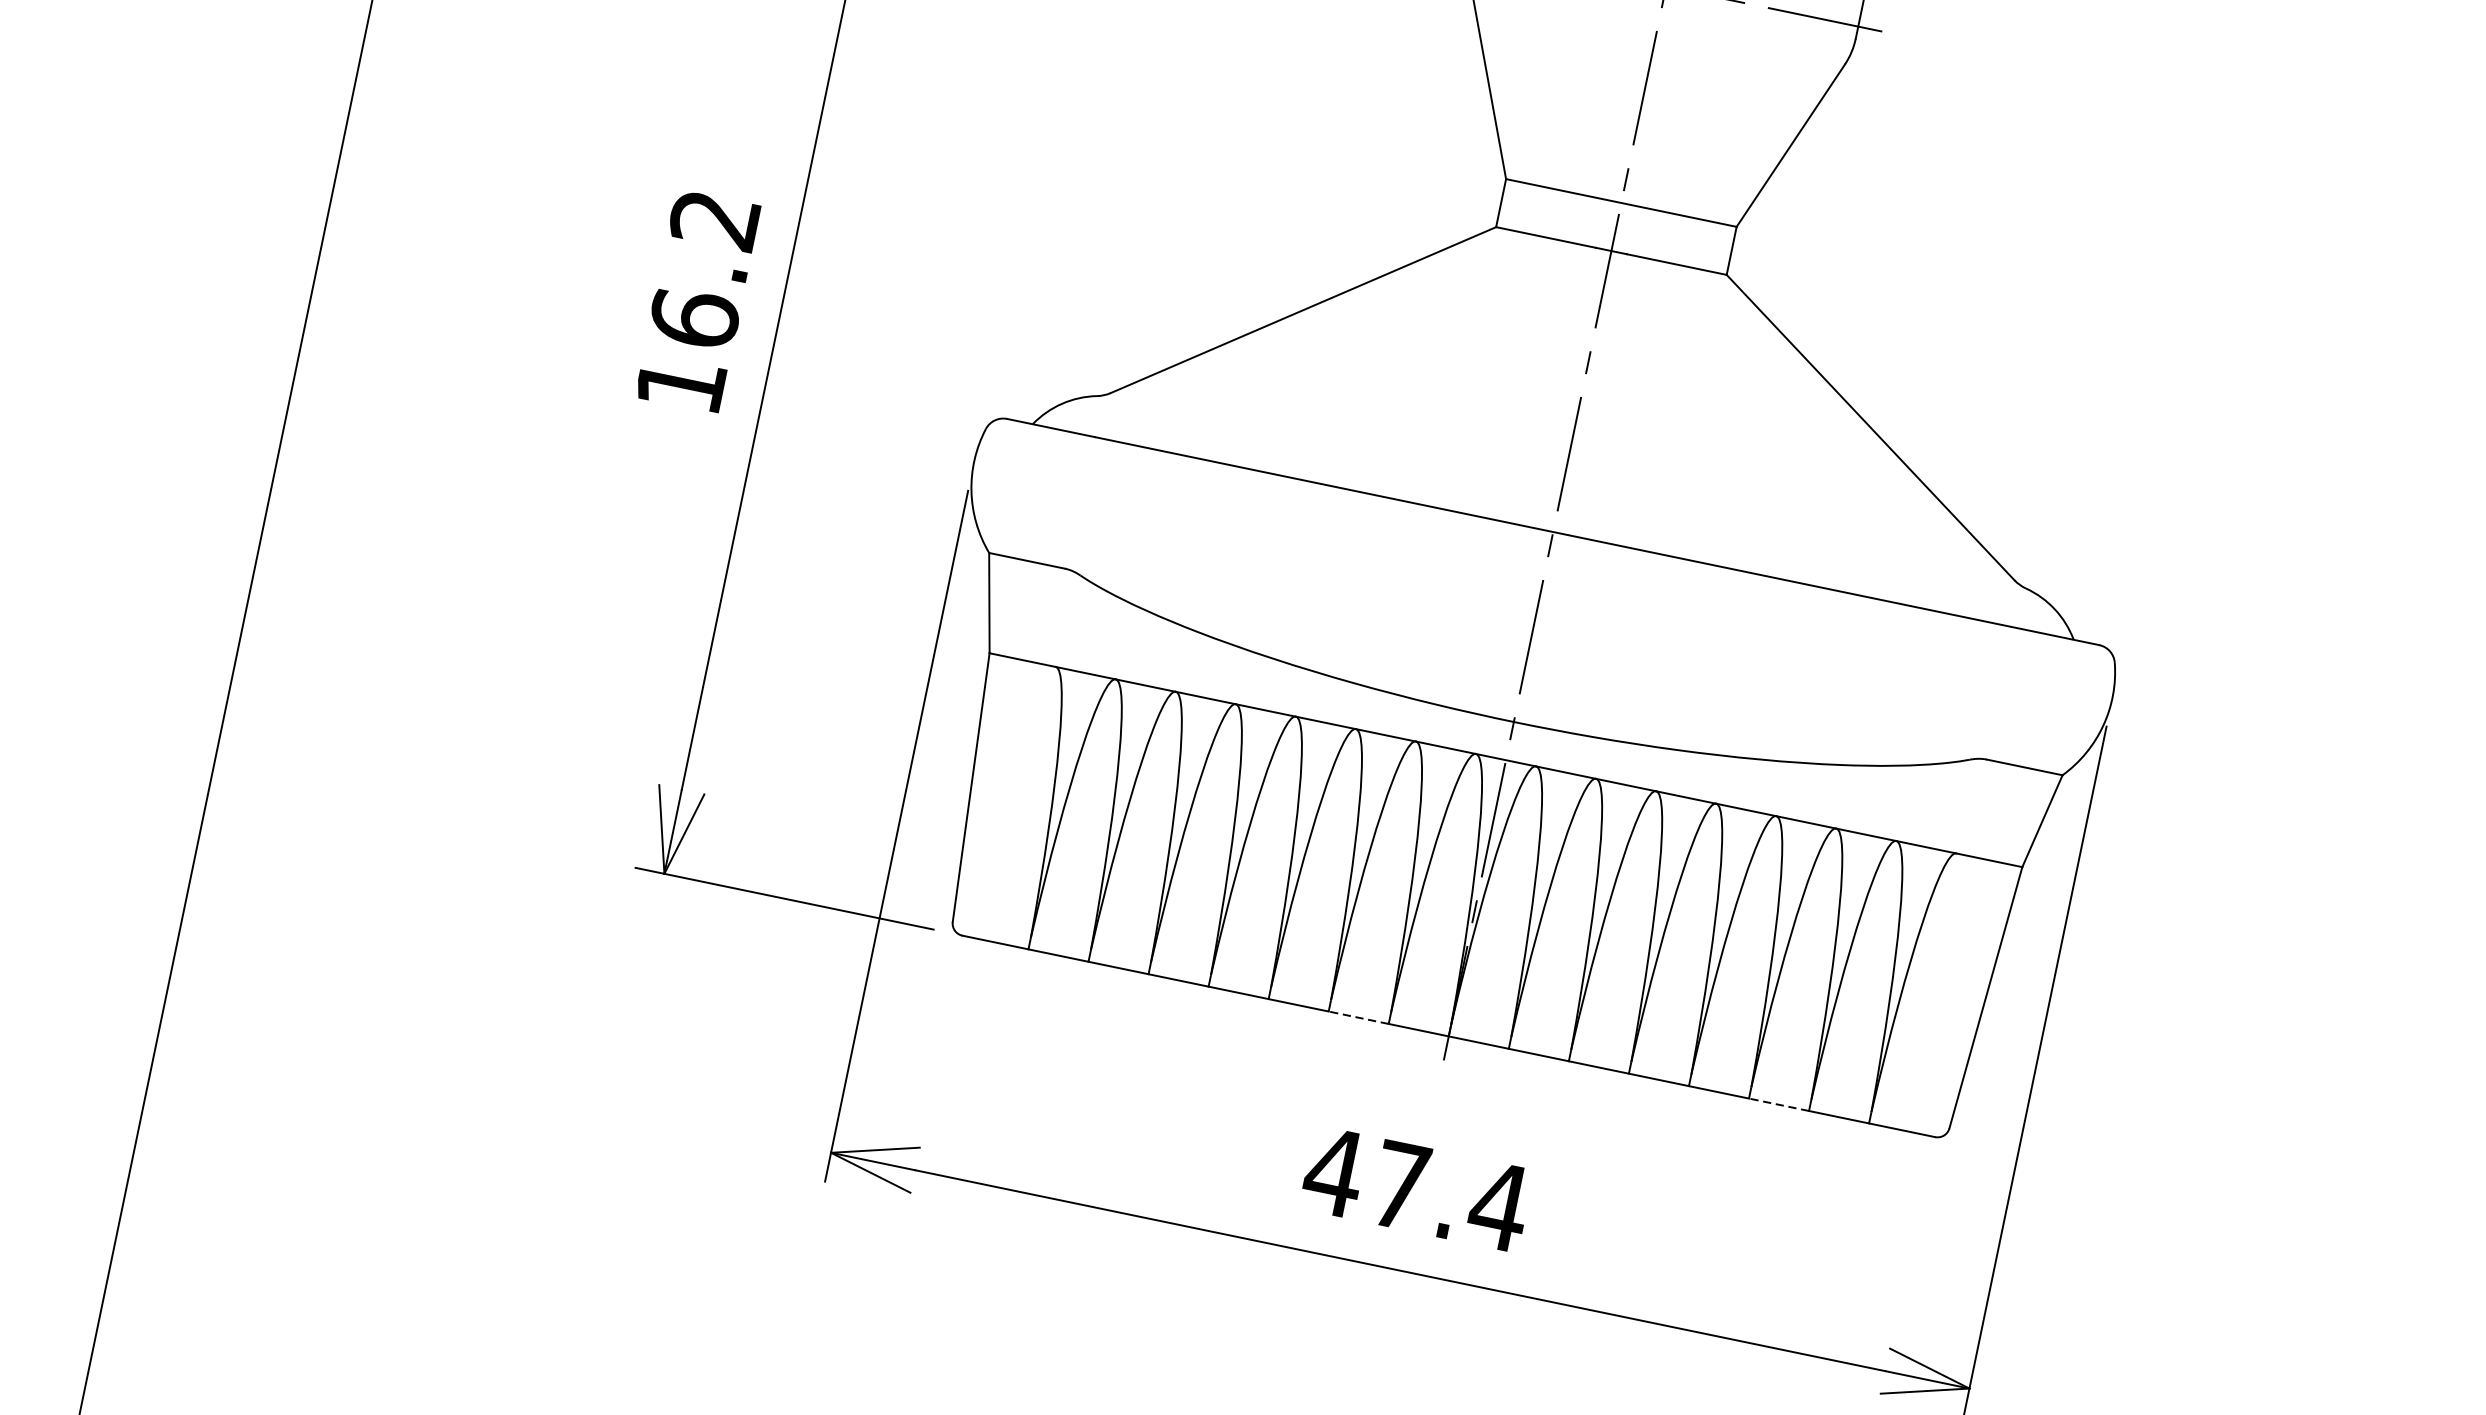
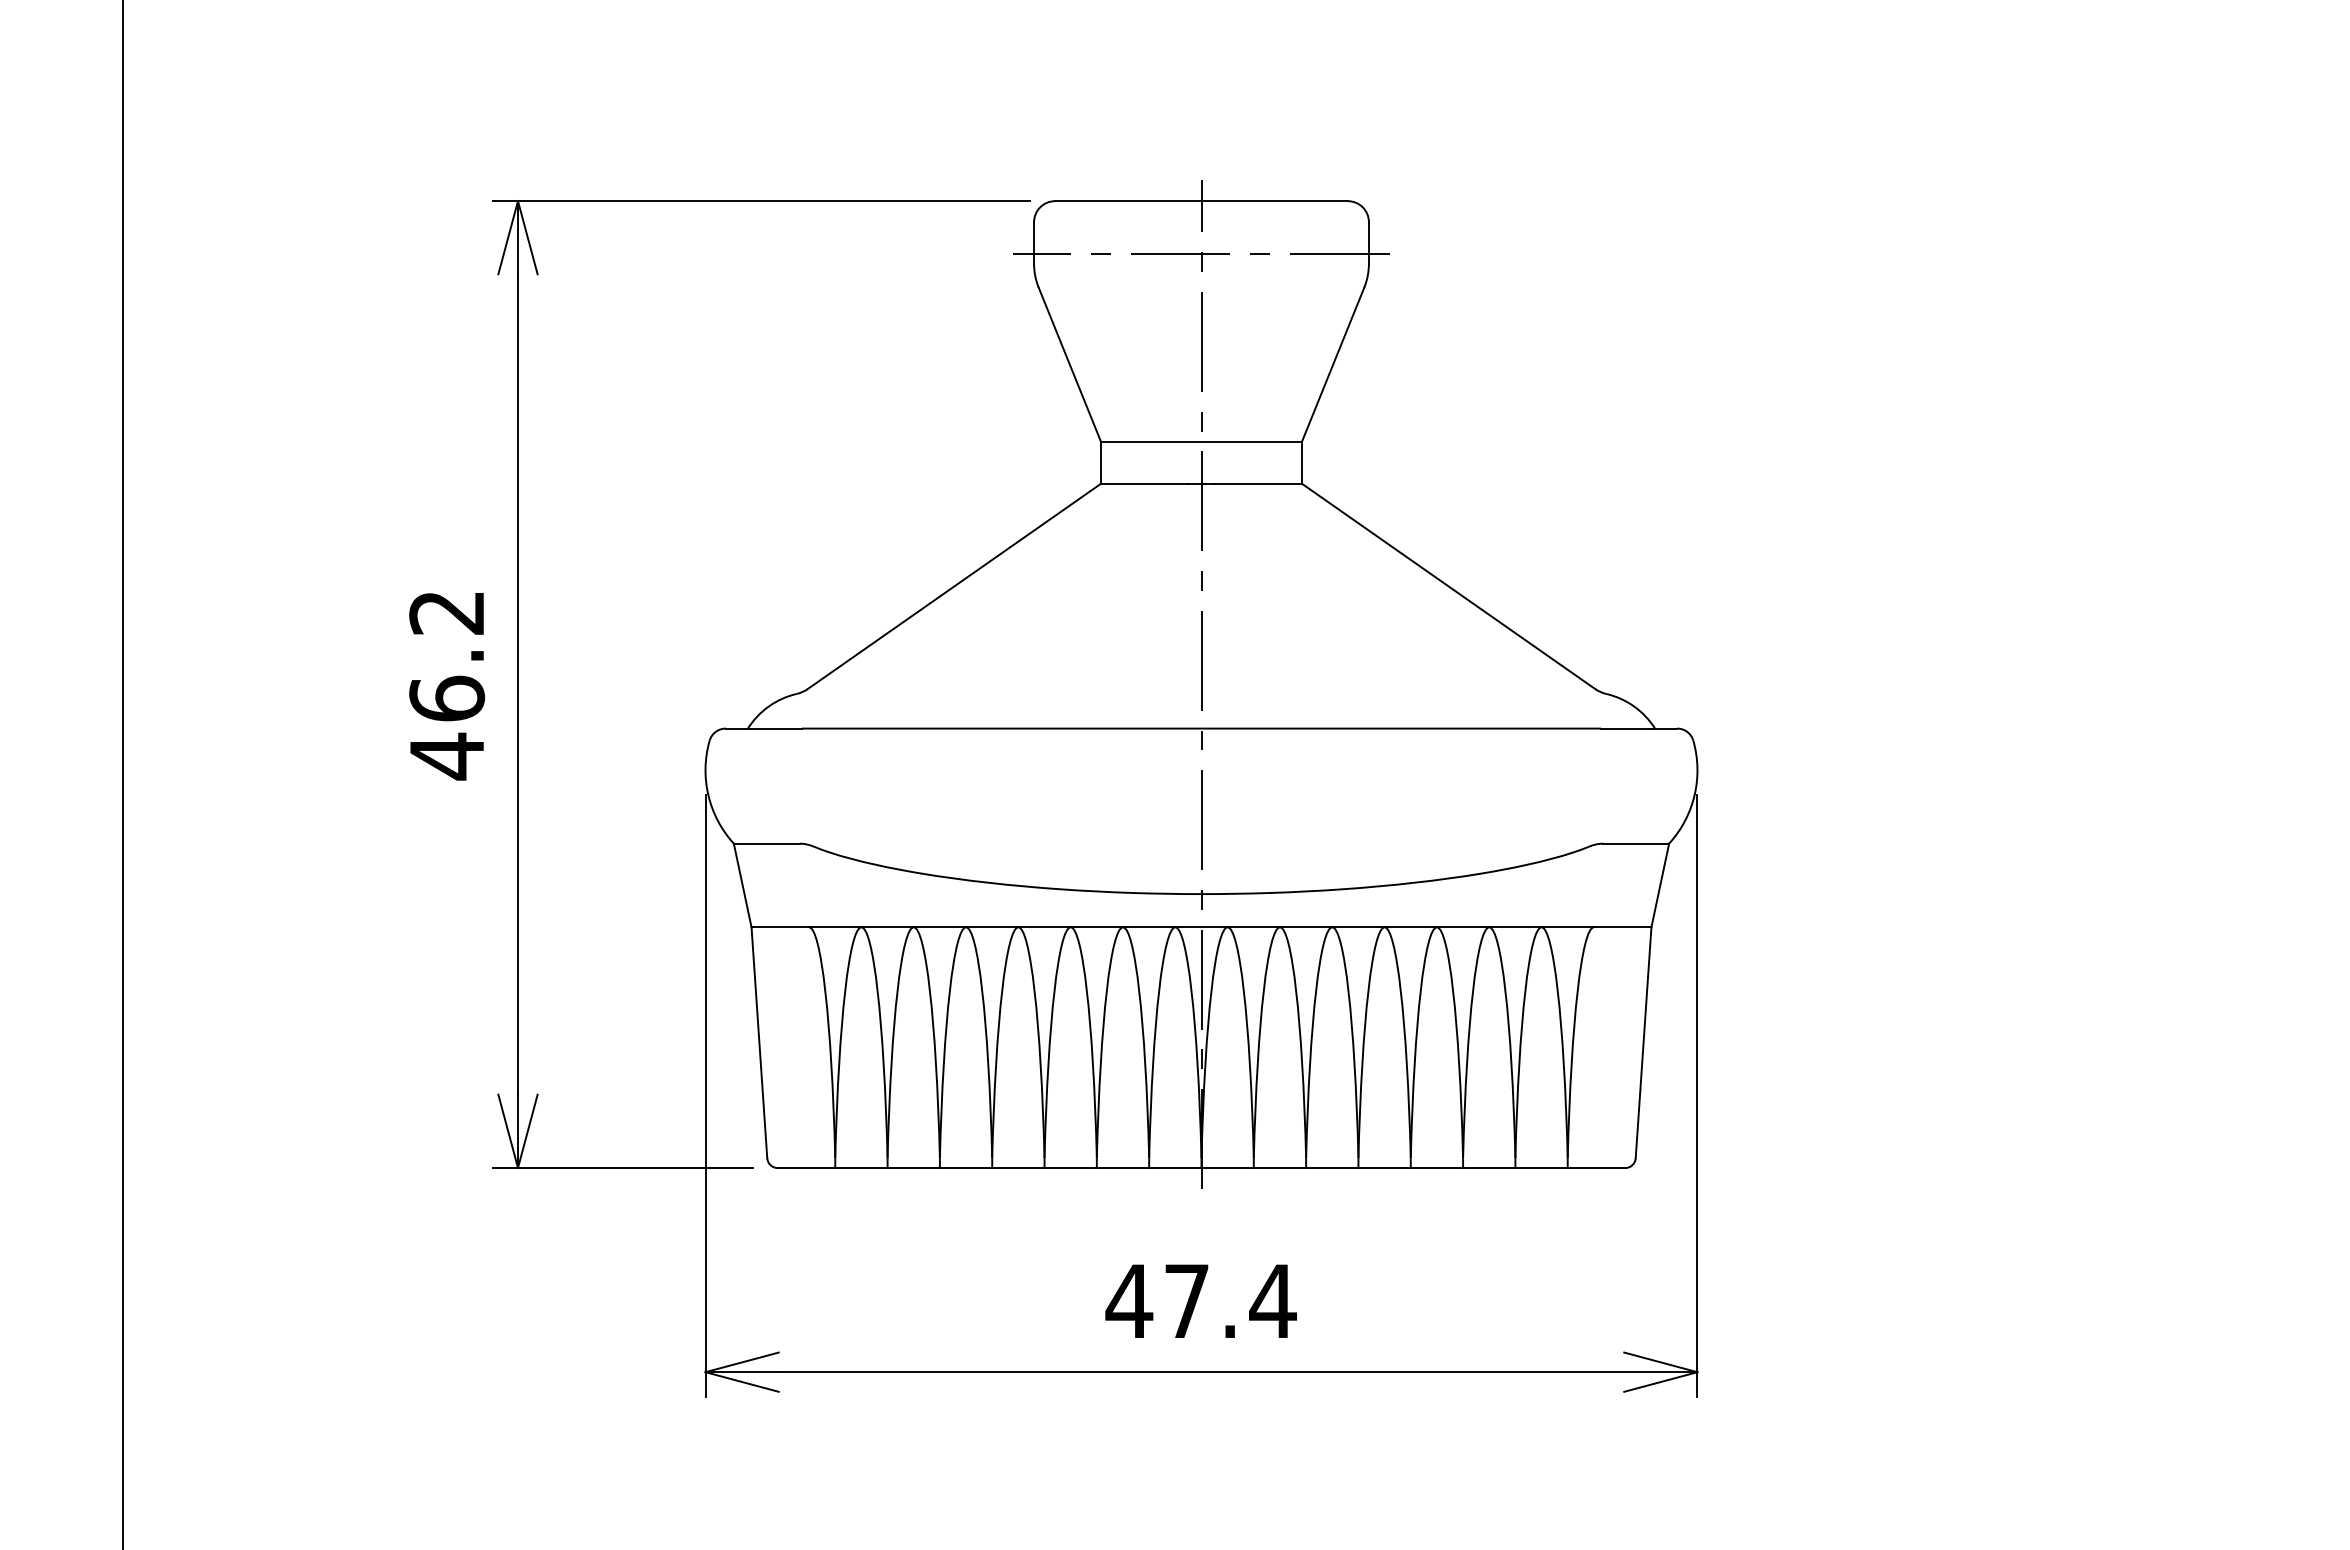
text: (680, 384) -> (446, 756), 16.2 -> 46.2
line: (1358, 1018) -> (1122, 1168), dashed -> solid
line: (1778, 1105) -> (1488, 1168), dashed -> solid

